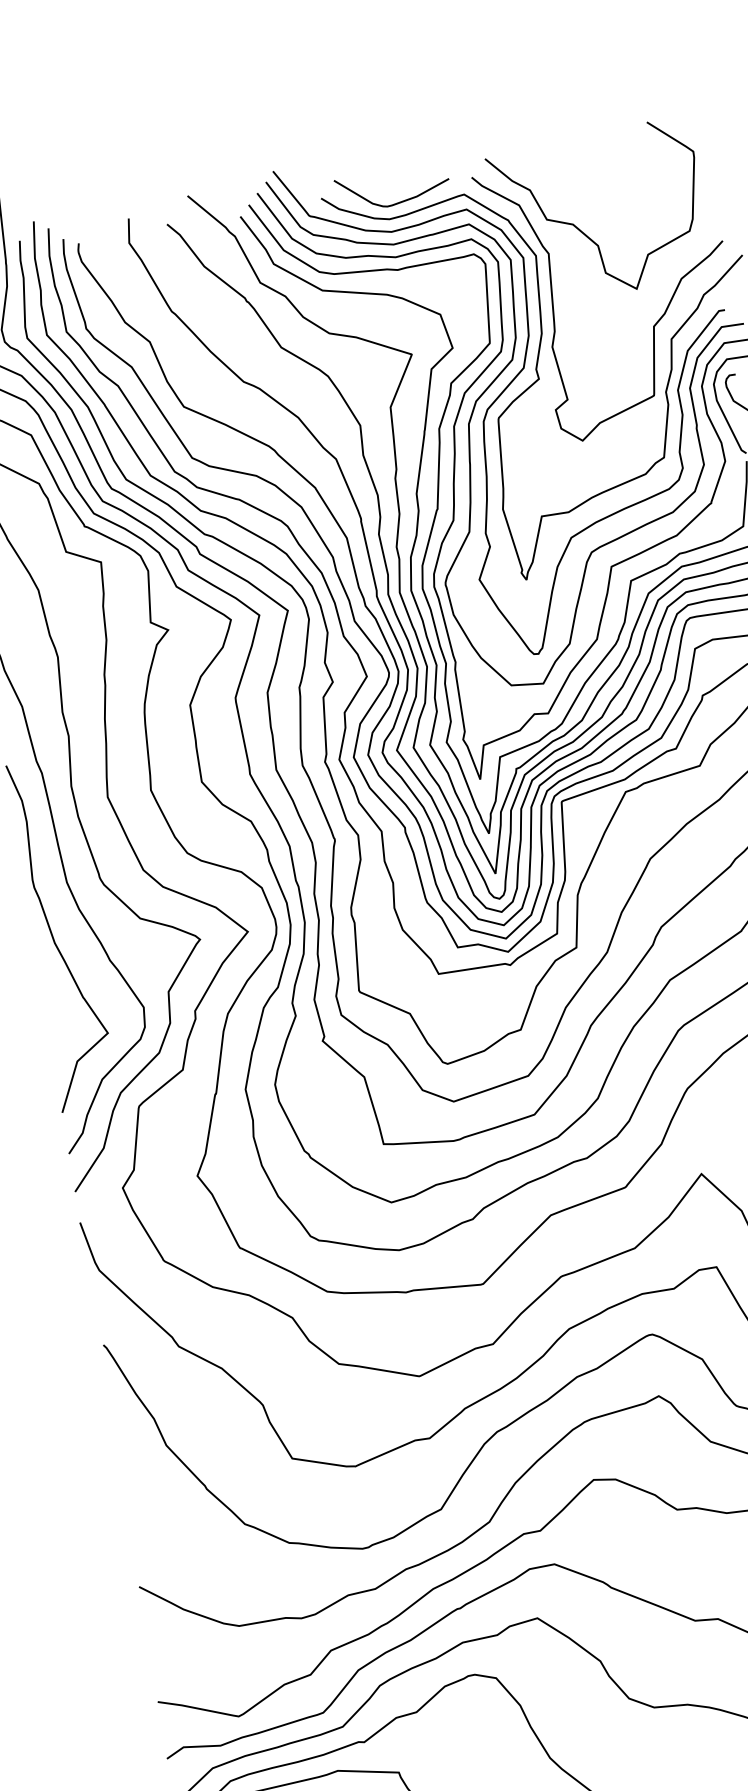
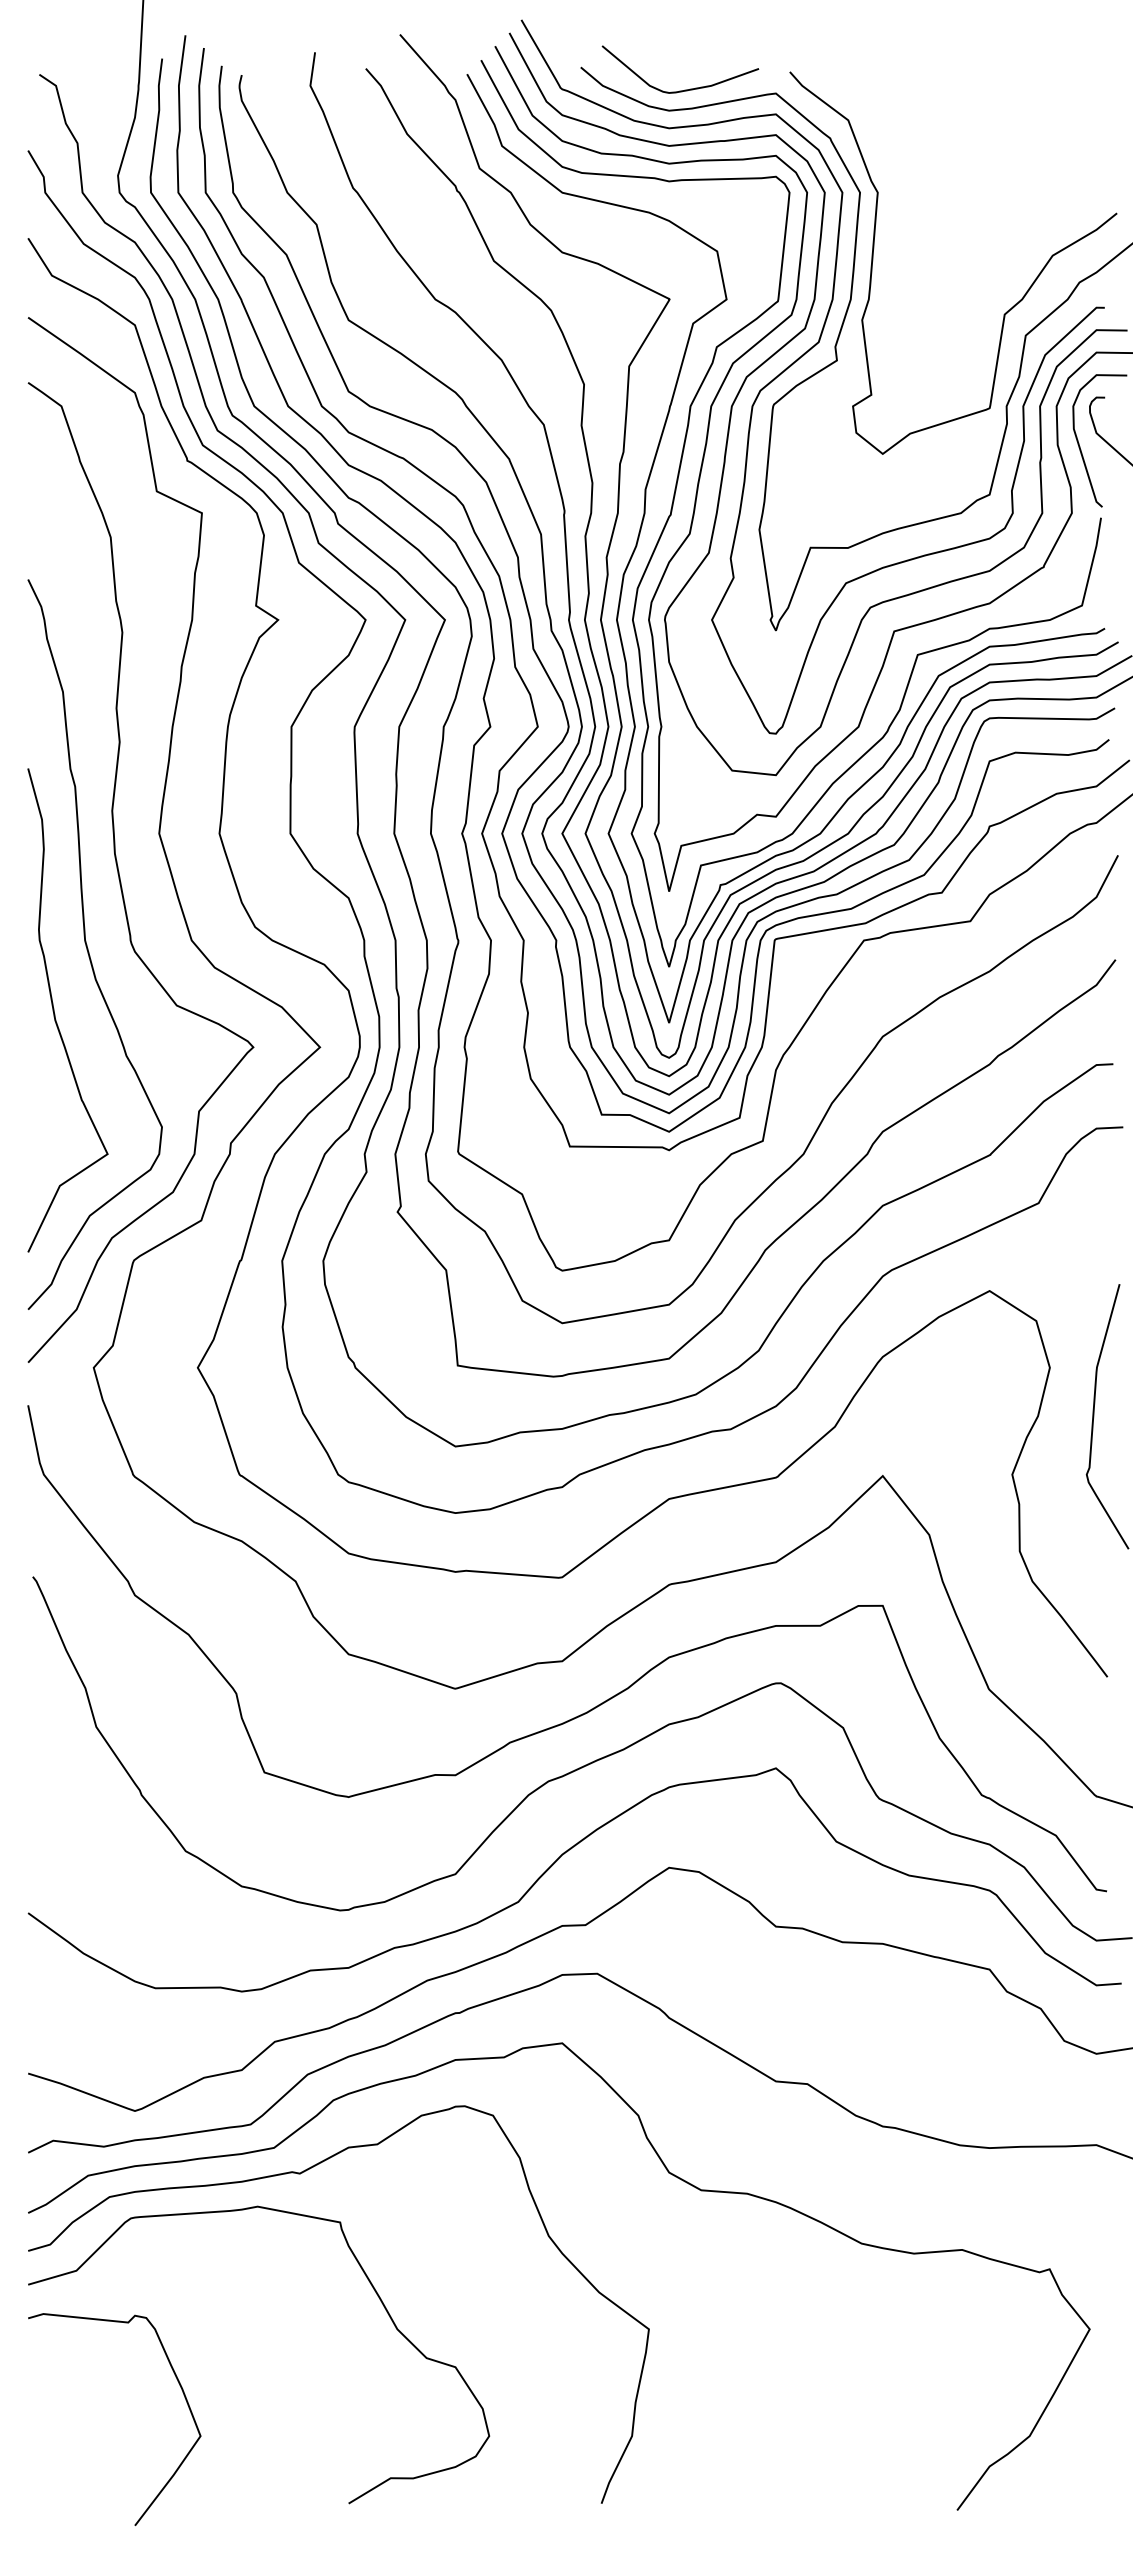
curve: (582, 231) -> (928, 169), removed

